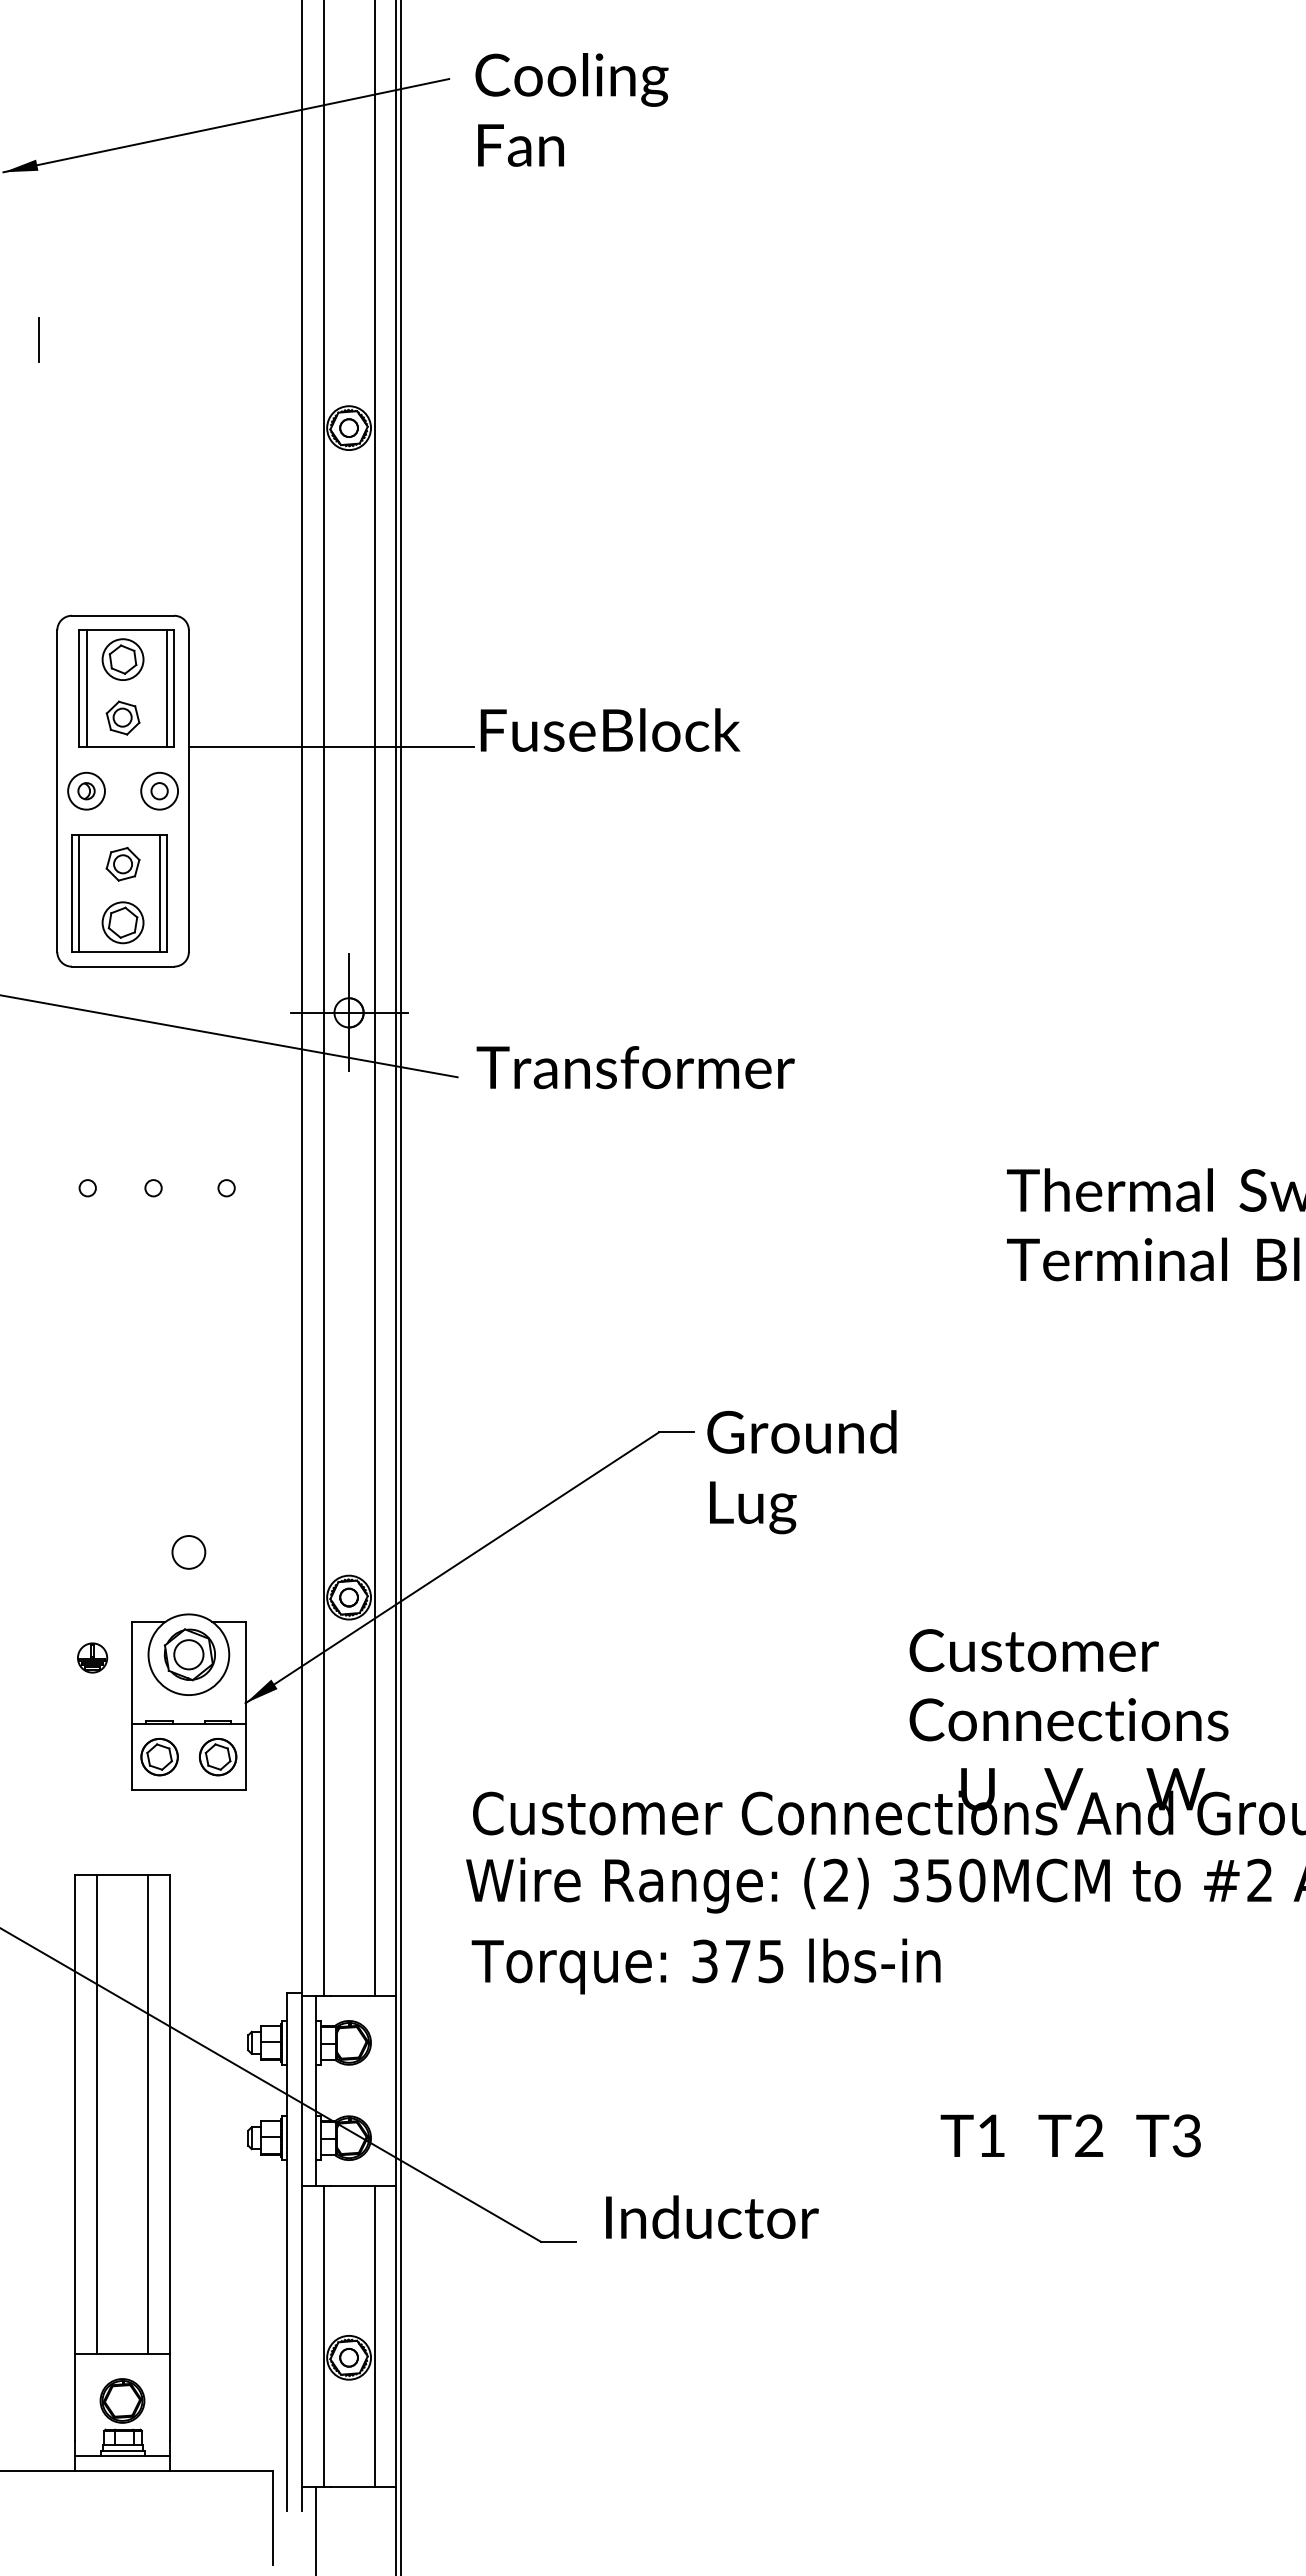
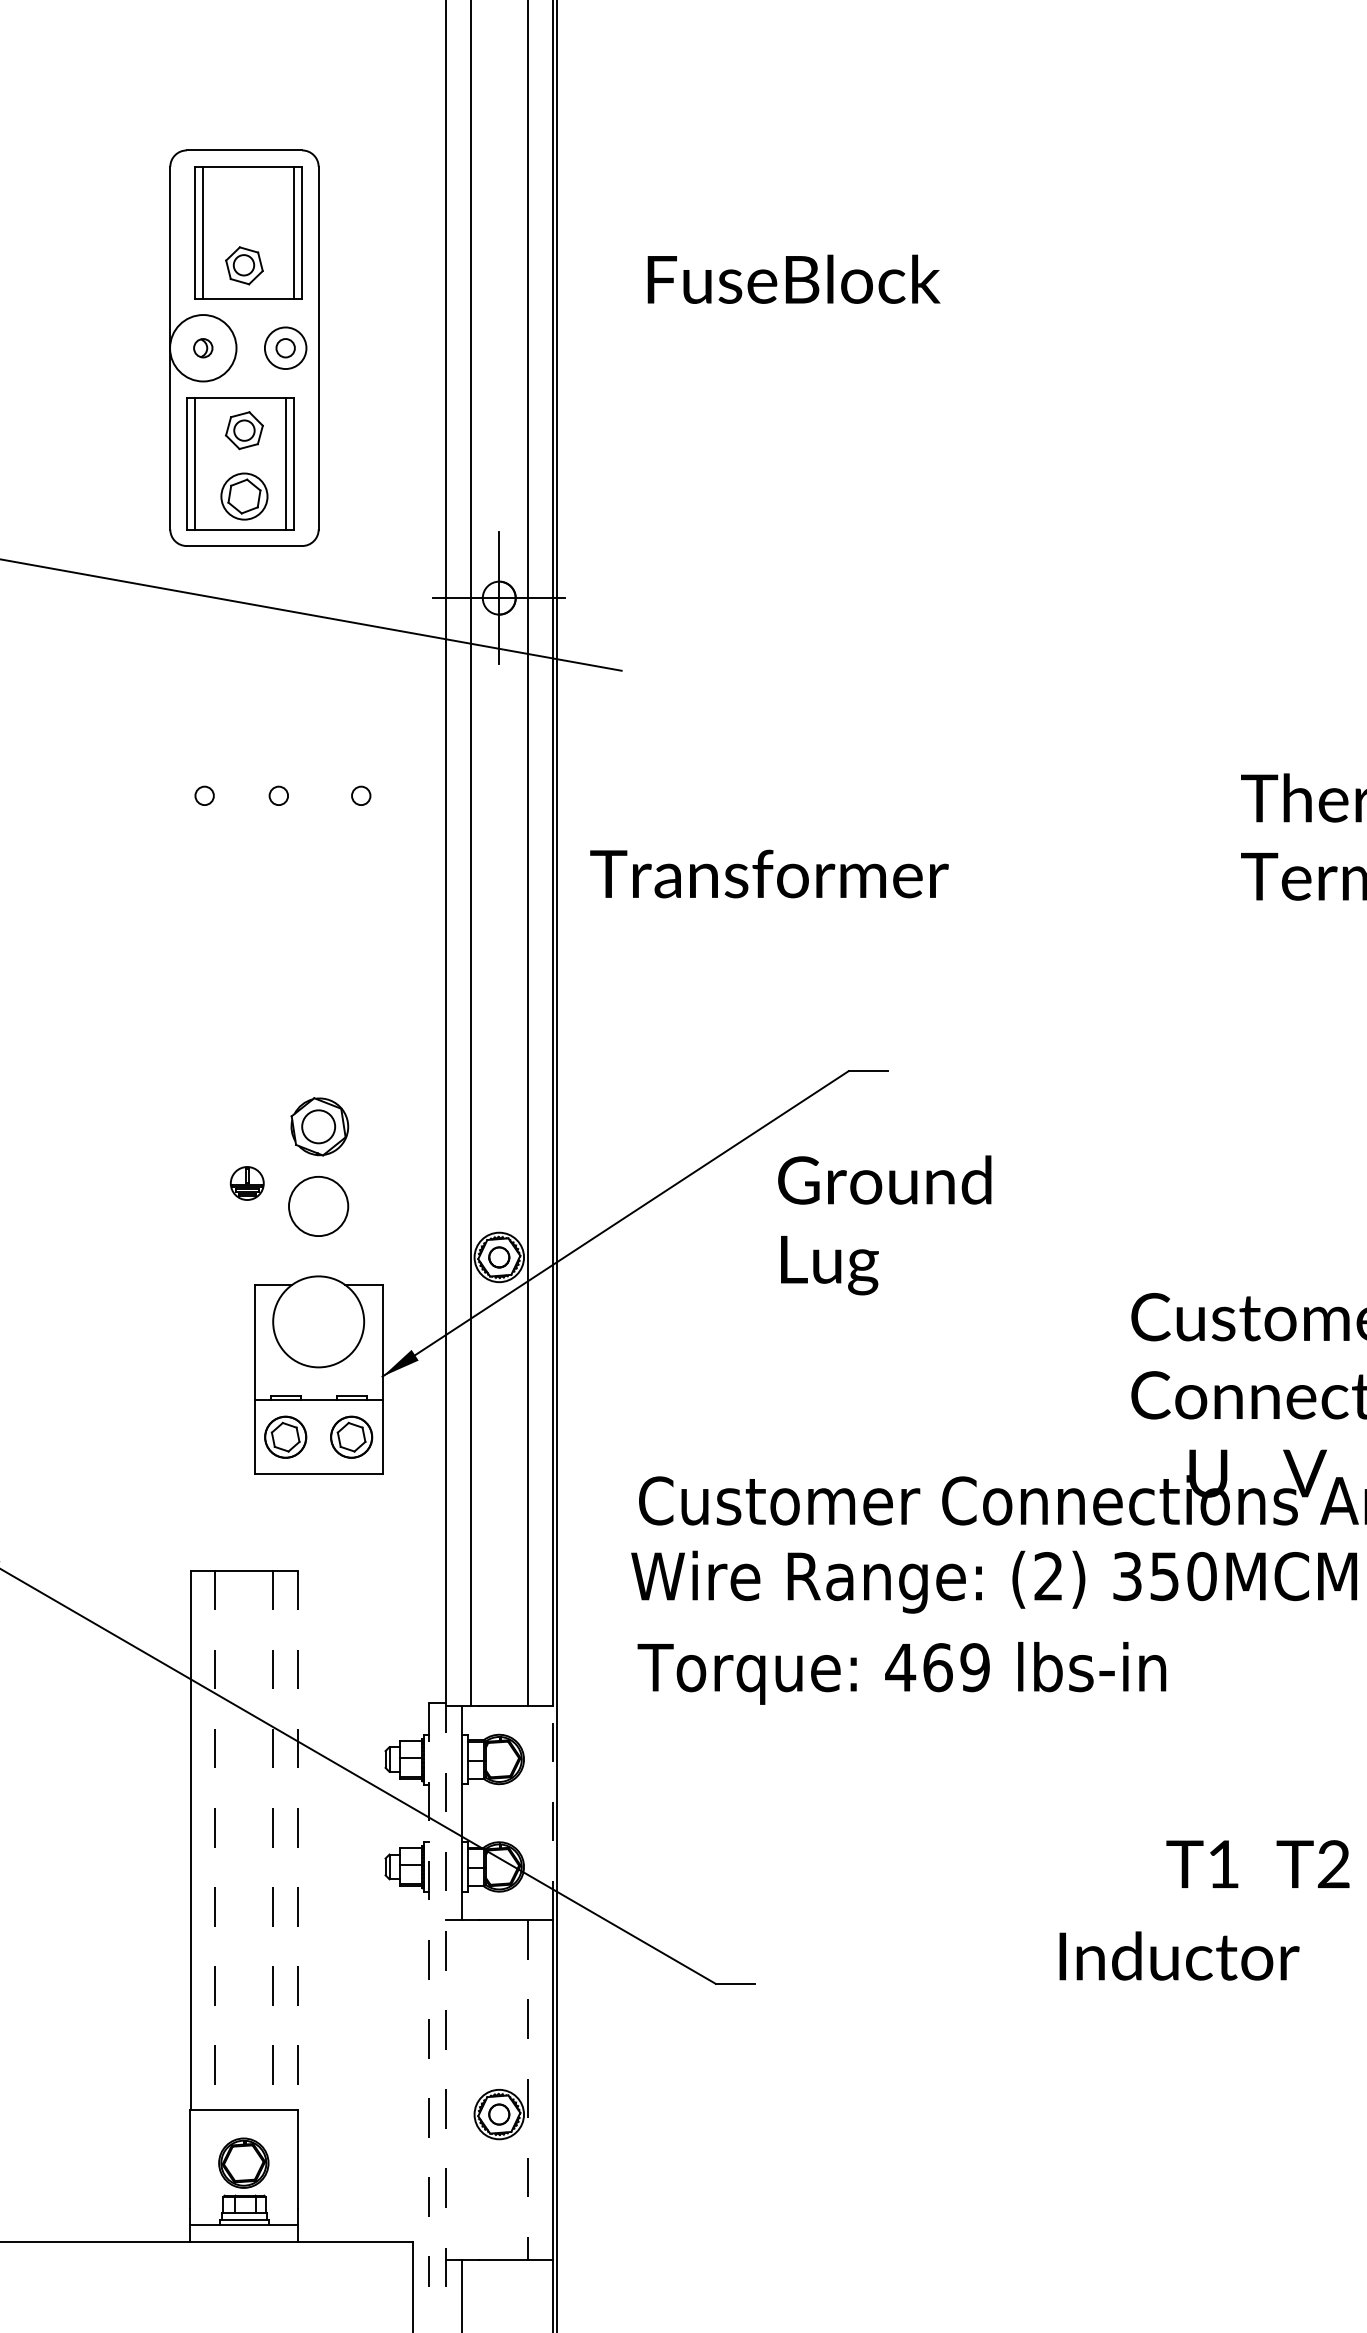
part: (122, 659) -> (243, 199), removed
line: (331, 747) -> (479, 298), removed
circle: (86, 790) -> (203, 347), size x1.6
text: (635, 1067) -> (769, 873), moved
text: (801, 1472) -> (884, 1225), moved
circle: (188, 1552) -> (318, 1206), size x1.6
part: (189, 1654) -> (319, 1126), moved
part: (92, 1657) -> (247, 1182), moved
text: (737, 1961) -> (937, 1667), 375 -> 469
line: (396, 2090) -> (552, 1813), solid -> dashed
line: (97, 2114) -> (215, 1840), solid -> dashed
line: (148, 2114) -> (273, 1840), solid -> dashed
line: (170, 2114) -> (297, 1840), solid -> dashed
text: (712, 2216) -> (1179, 1955), moved
line: (301, 2251) -> (445, 1994), solid -> dashed
line: (287, 2252) -> (429, 1995), solid -> dashed
line: (323, 2335) -> (470, 2089), removed
line: (374, 2336) -> (527, 2090), solid -> dashed

